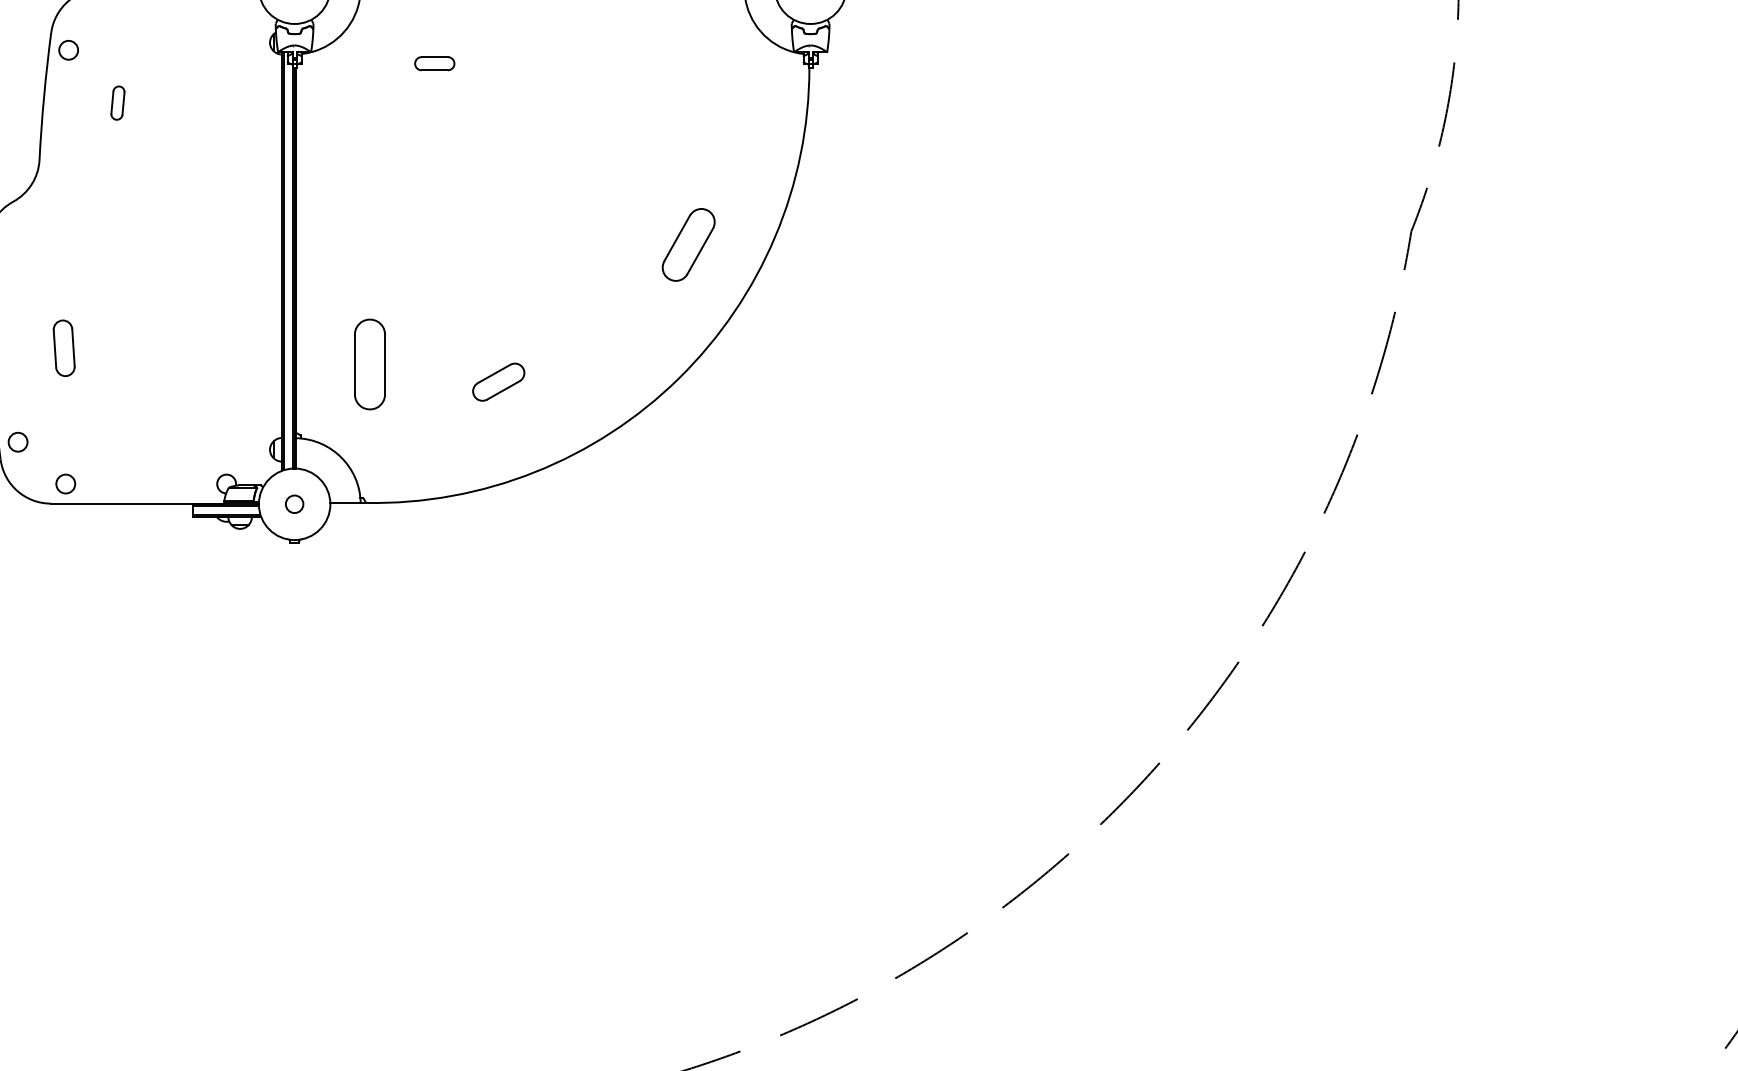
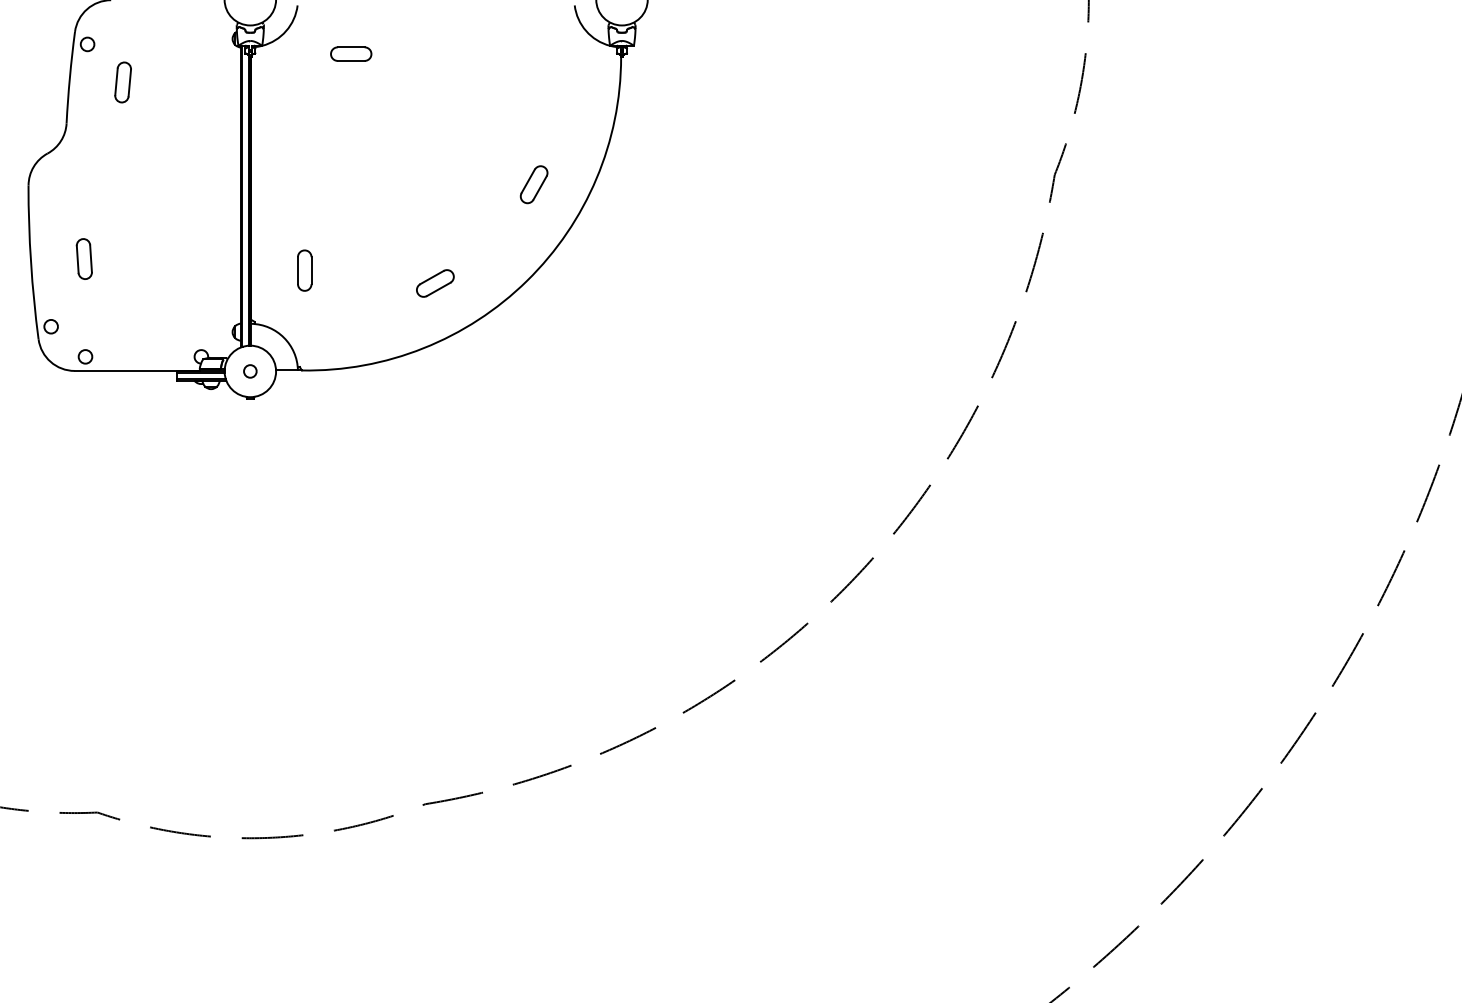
part: (435, 62) -> (351, 53), size x1.43
part: (117, 103) -> (122, 82), size x1.67
part: (687, 244) -> (533, 184), size x0.71
part: (369, 364) -> (304, 270), size x0.62
part: (498, 382) -> (435, 283), moved

